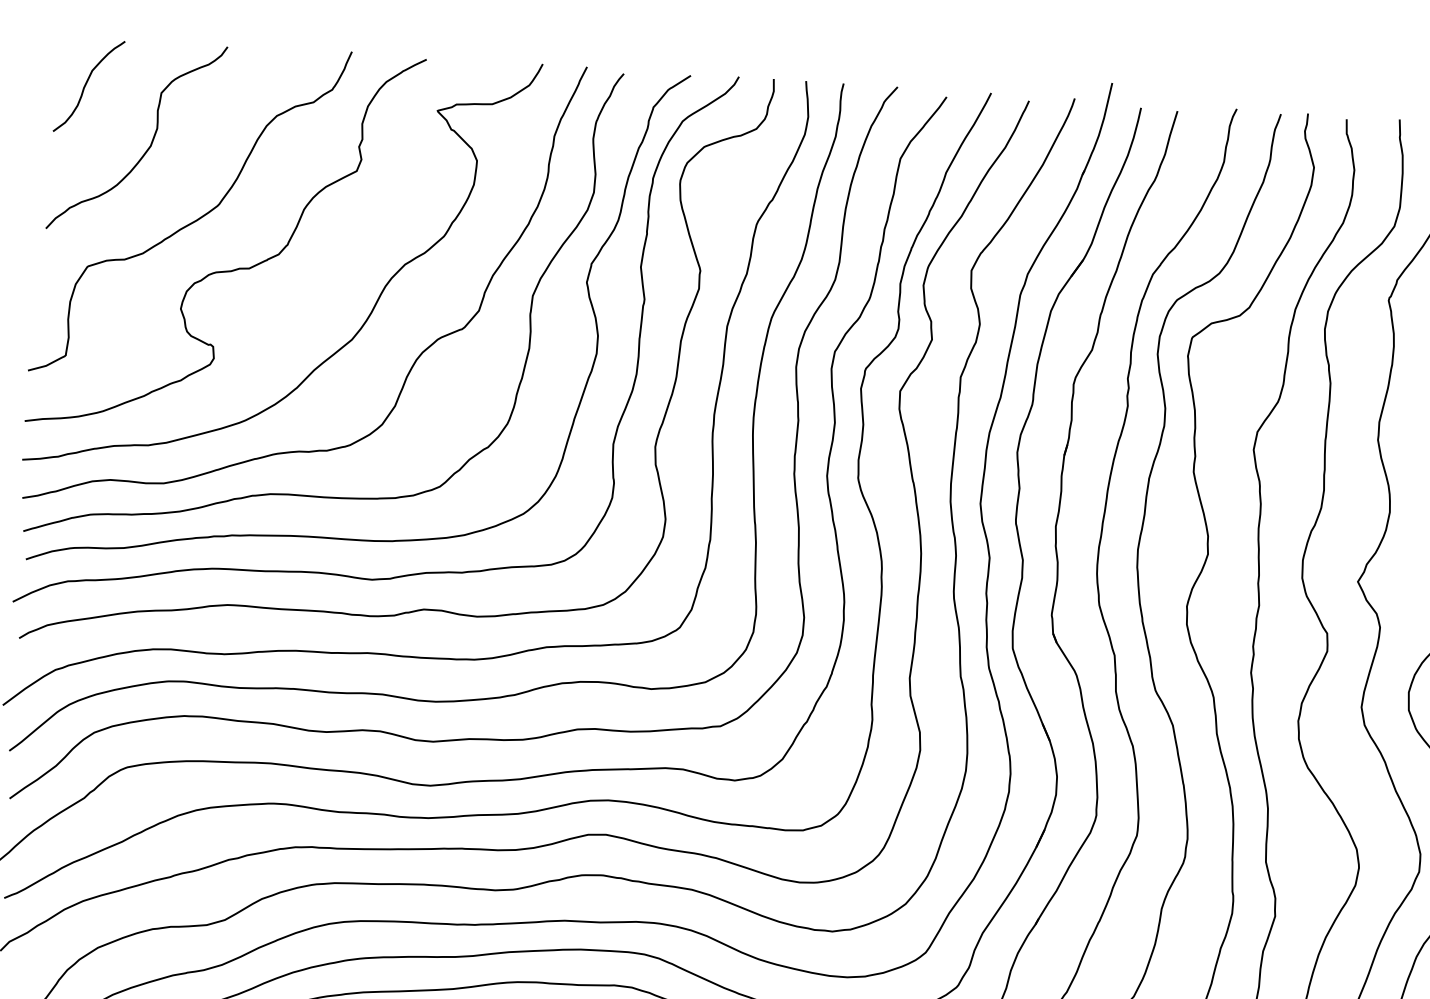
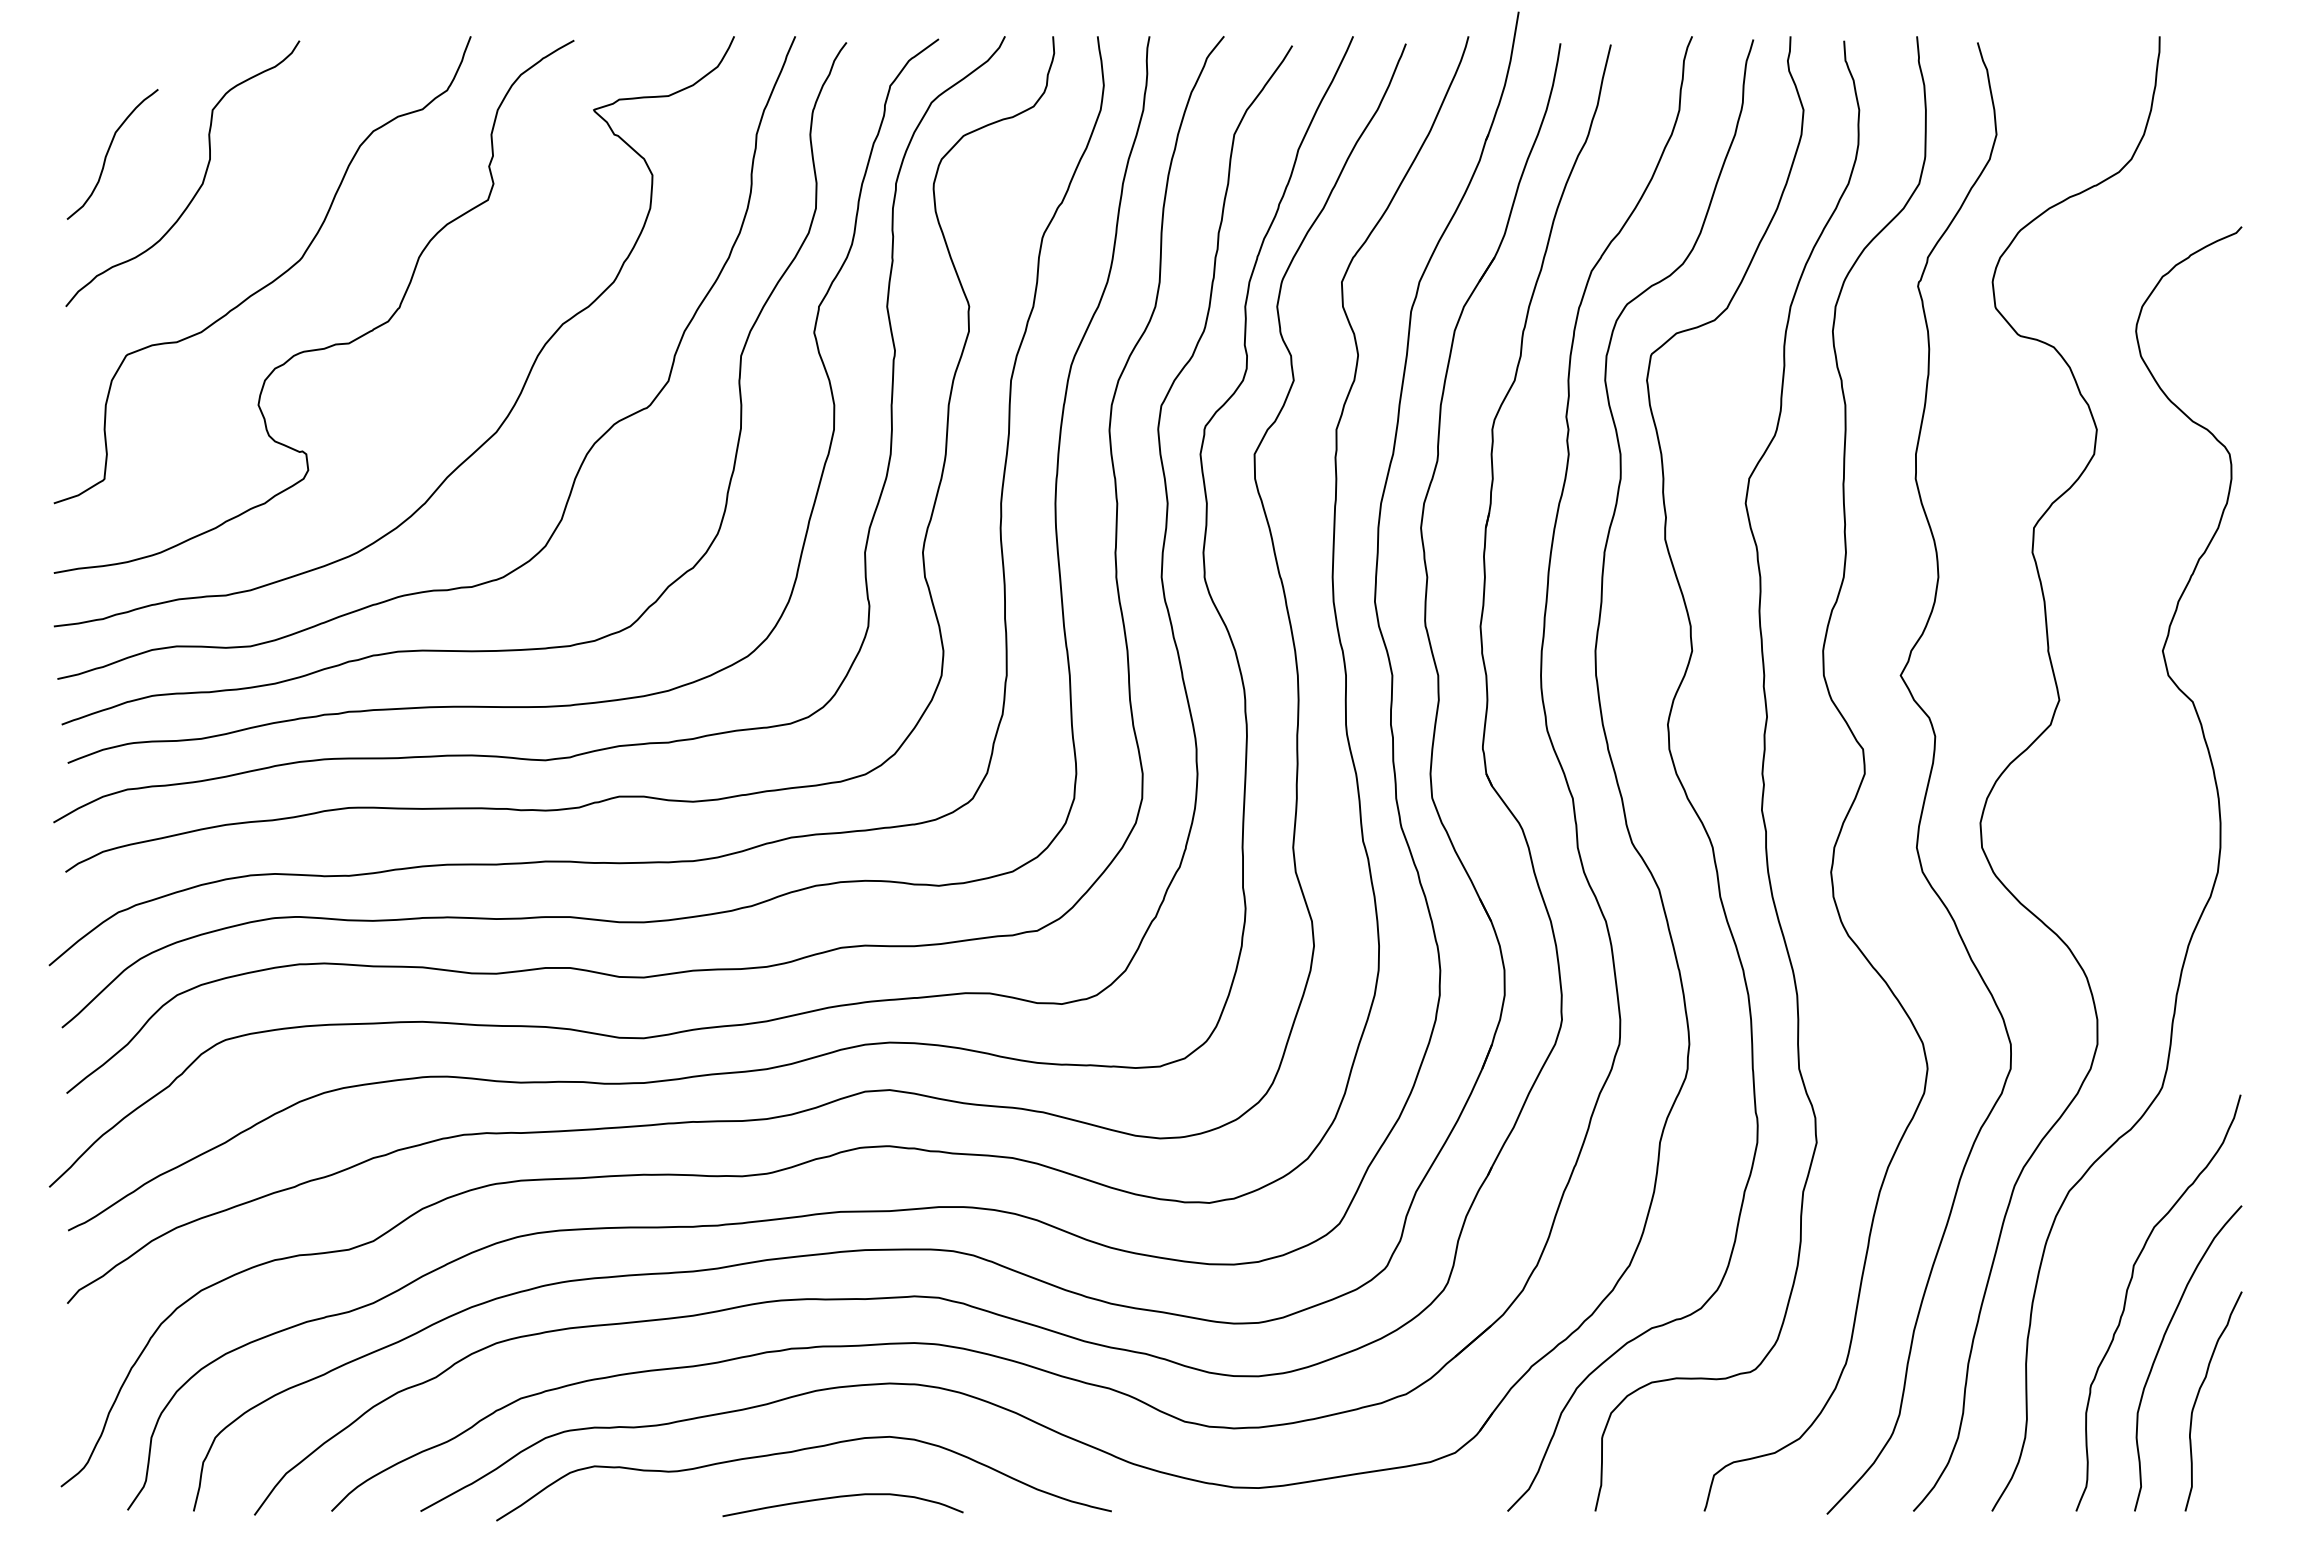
curve: (86, 85) -> (108, 153), moved

